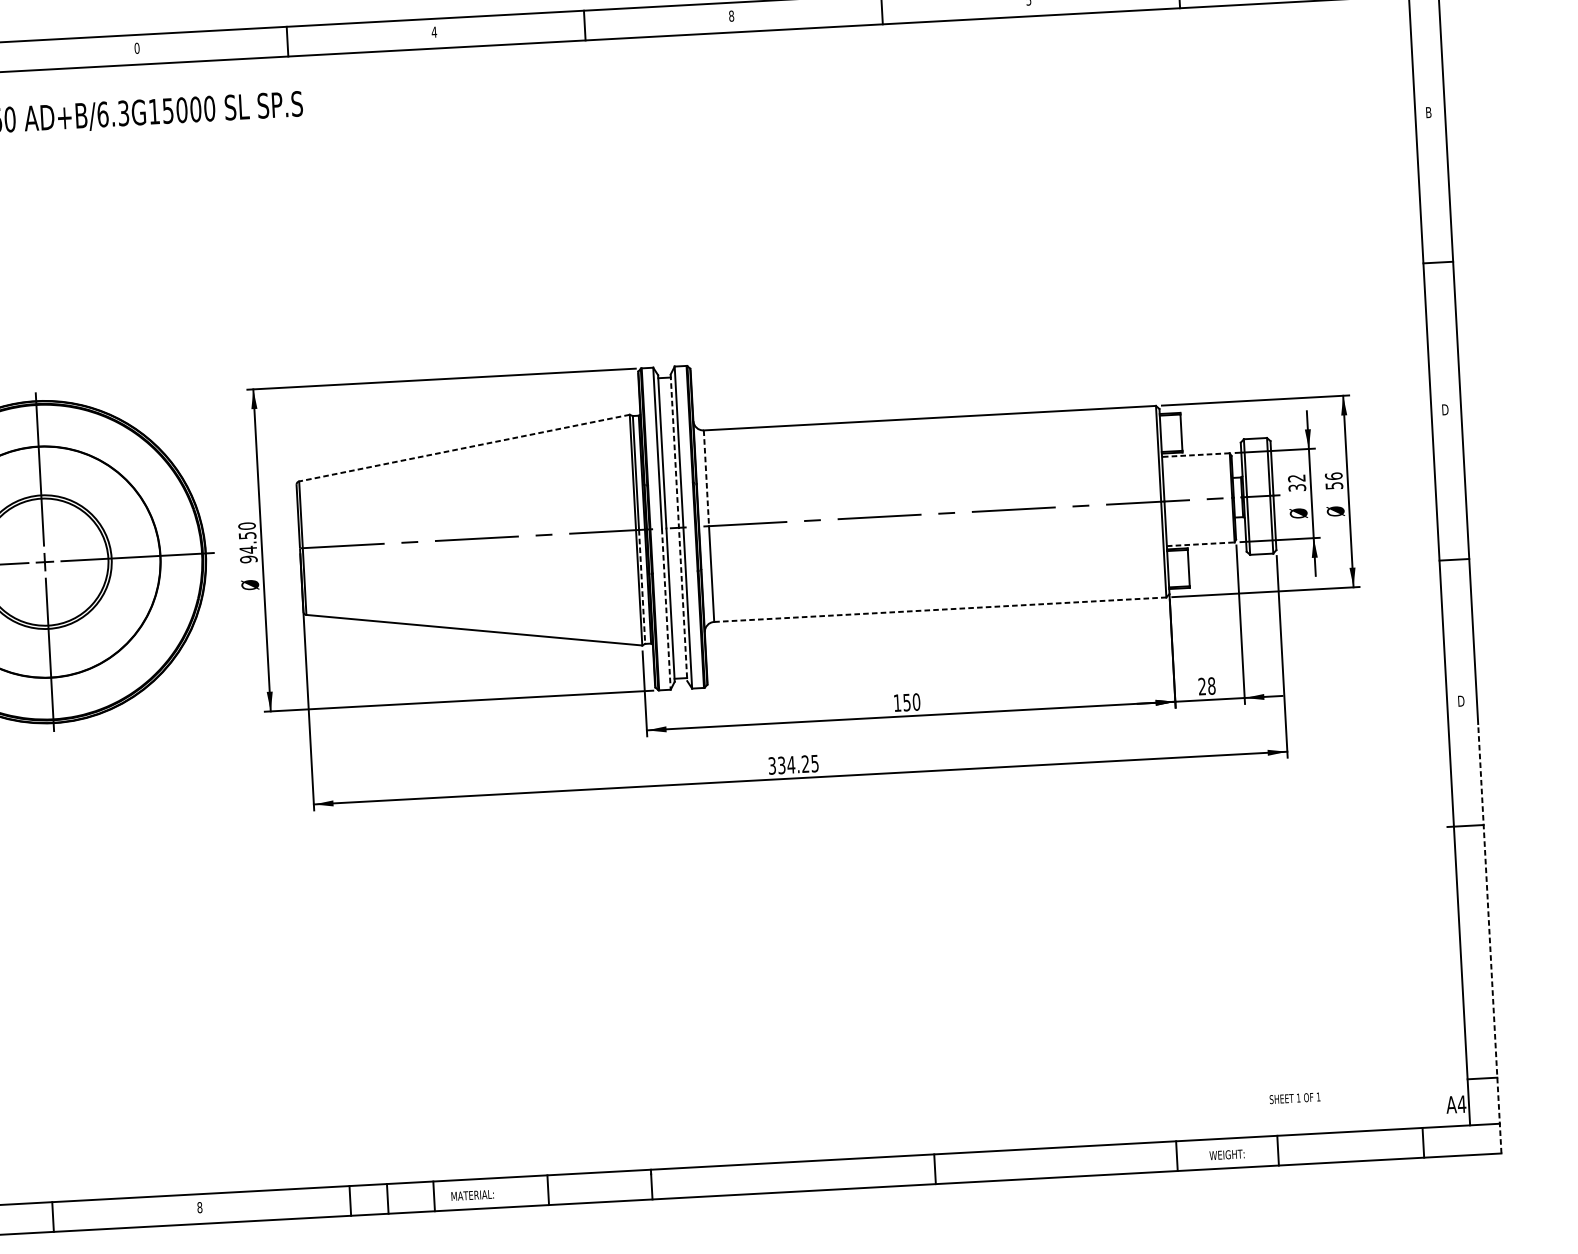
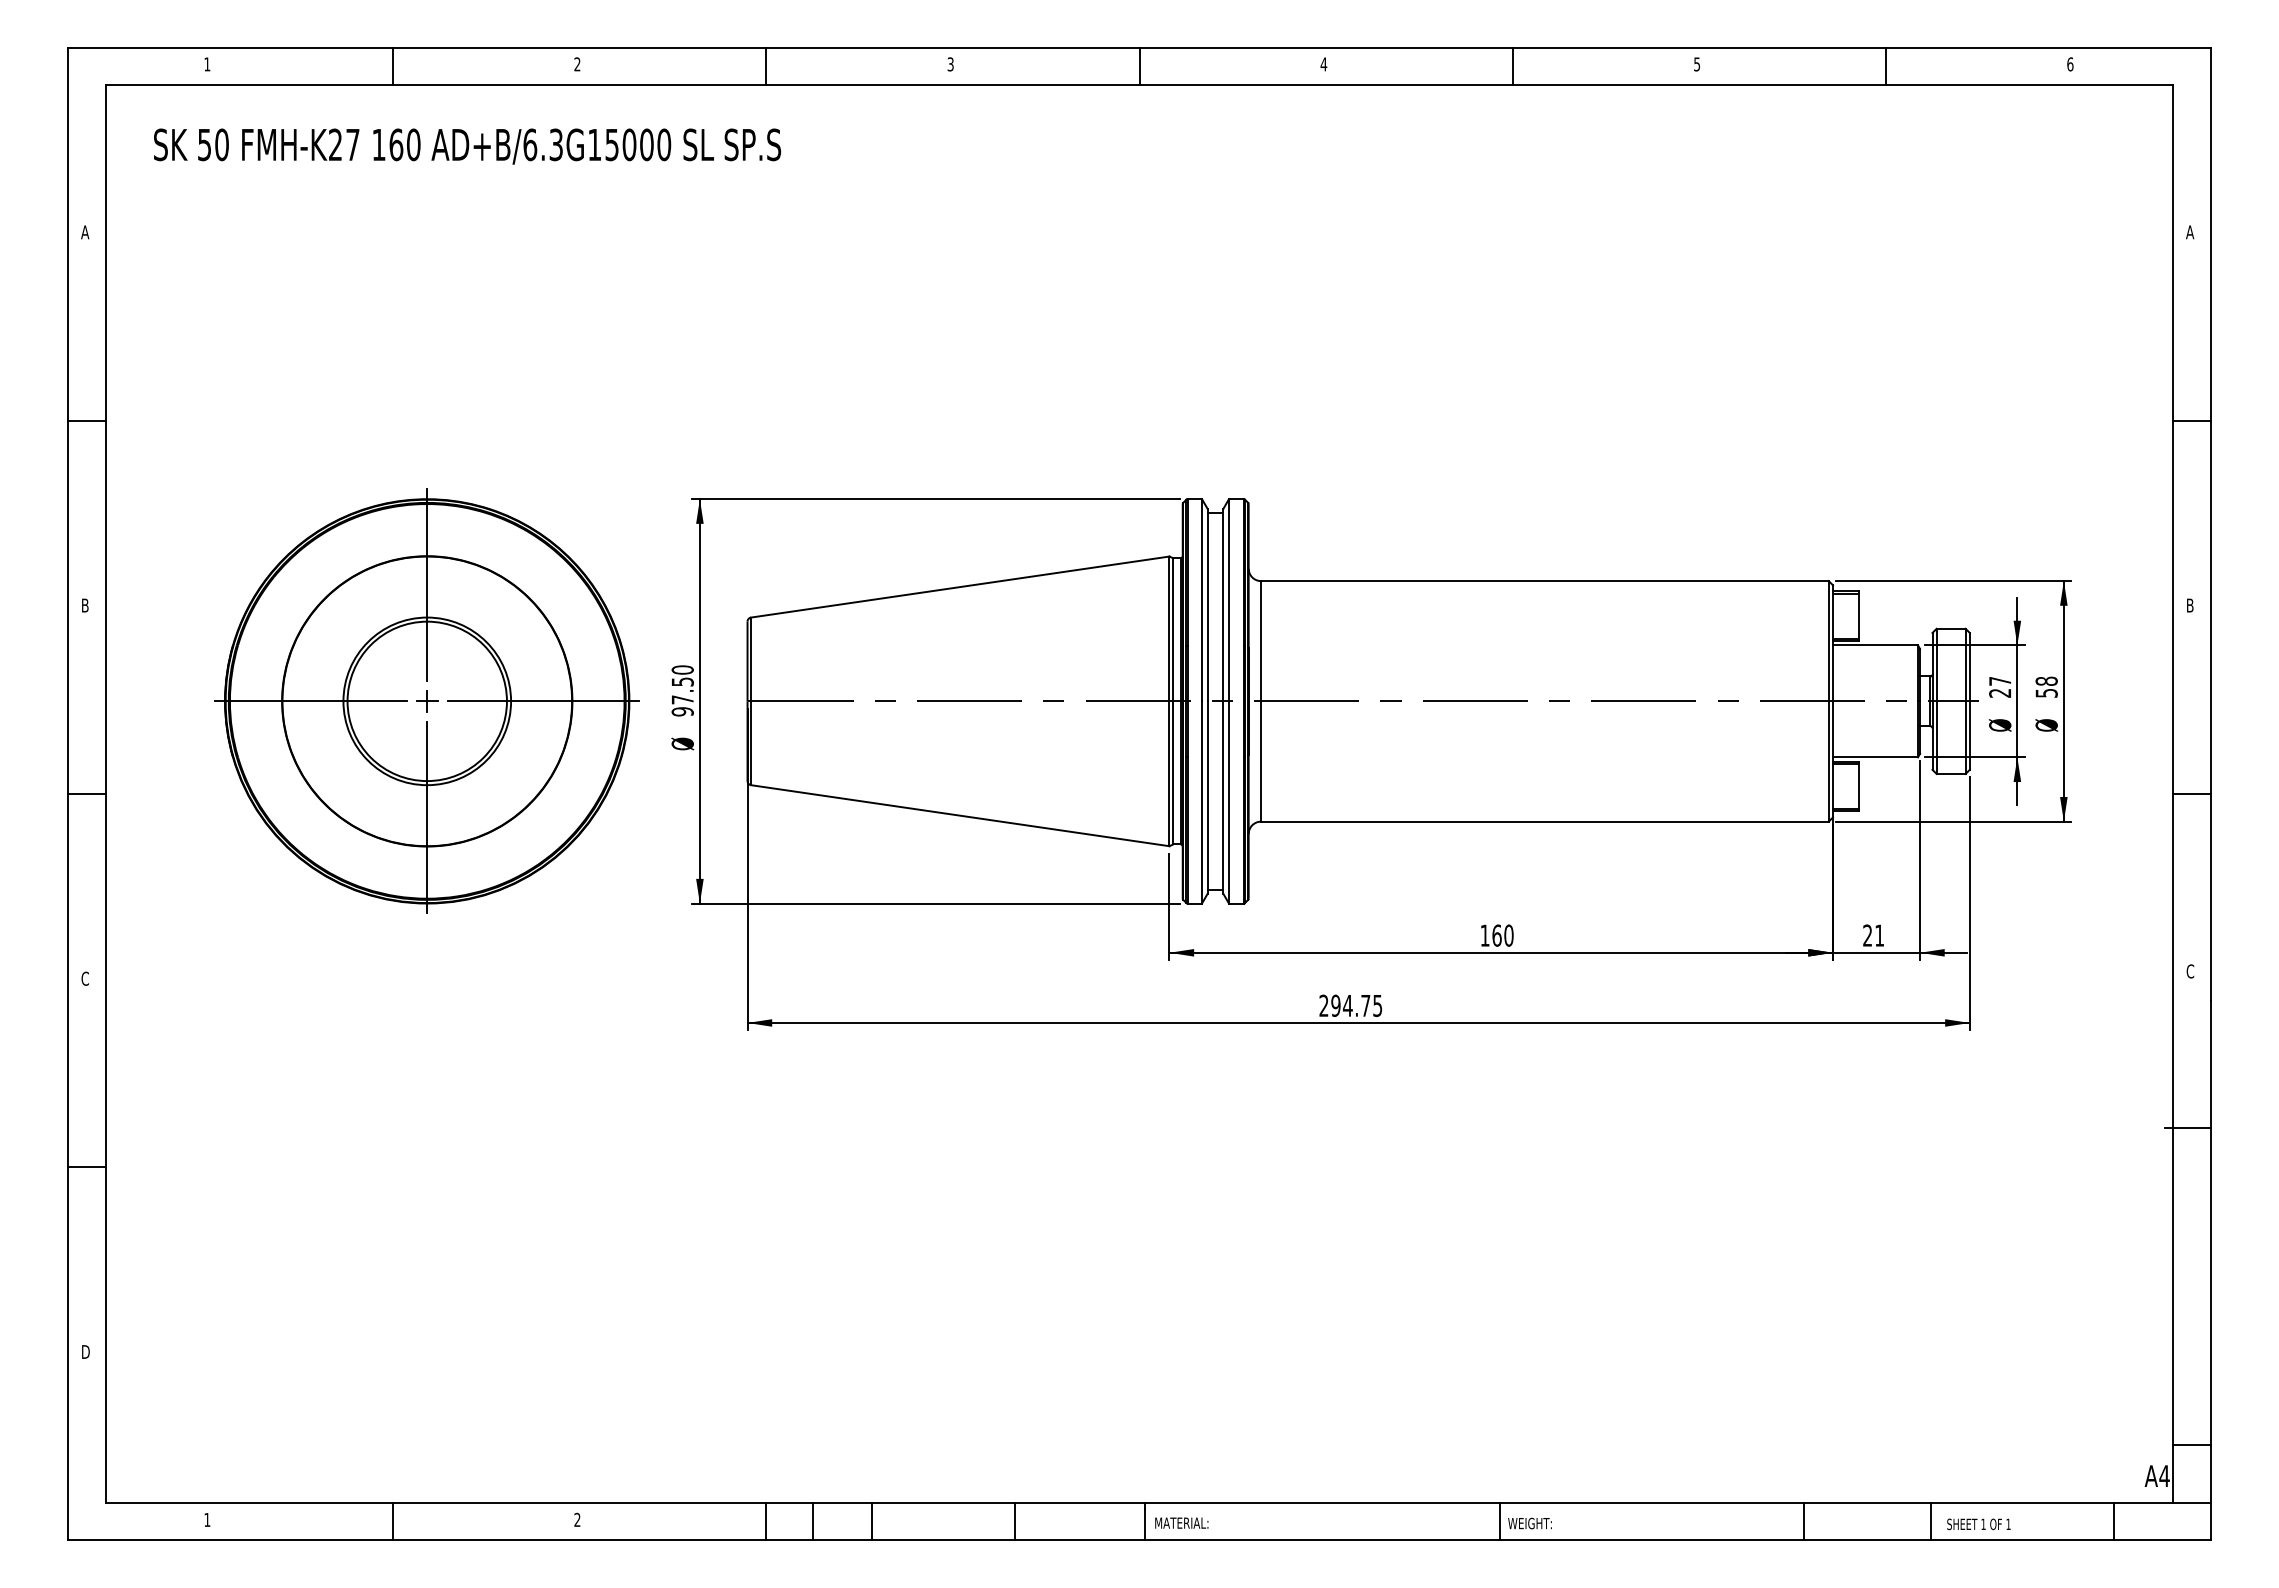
text: (731, 16) -> (1323, 64), 8 -> 4
text: (434, 32) -> (950, 64), 4 -> 3
text: (137, 48) -> (577, 64), 0 -> 2
text: (1429, 112) -> (2190, 232), B -> A
text: (1445, 409) -> (2191, 605), D -> B
line: (463, 448) -> (959, 587), dashed -> solid
line: (1195, 455) -> (1875, 645), dashed -> solid
text: (1333, 475) -> (2046, 680), 56 -> 58
line: (706, 478) -> (1261, 641), dashed -> solid
text: (1297, 483) -> (2000, 687), 32 -> 27
line: (679, 527) -> (1223, 701), dashed -> solid
line: (1200, 544) -> (1875, 757), dashed -> solid
text: (248, 549) -> (682, 699), 94.50 -> 97.50
line: (642, 586) -> (1173, 772), dashed -> solid
line: (666, 609) -> (1202, 802), dashed -> solid
line: (939, 609) -> (1544, 821), dashed -> solid
text: (1211, 685) -> (1879, 935), 28 -> 21
text: (1460, 701) -> (2190, 971), D -> C
text: (906, 702) -> (1496, 935), 150 -> 160
text: (788, 764) -> (1344, 1005), 334.25 -> 294.75
line: (1489, 938) -> (2210, 1270), dashed -> solid
text: (1294, 1098) -> (1978, 1524), moved
text: (1226, 1154) -> (1529, 1523), moved
text: (472, 1194) -> (1181, 1522), moved
text: (199, 1208) -> (577, 1520), 8 -> 2

